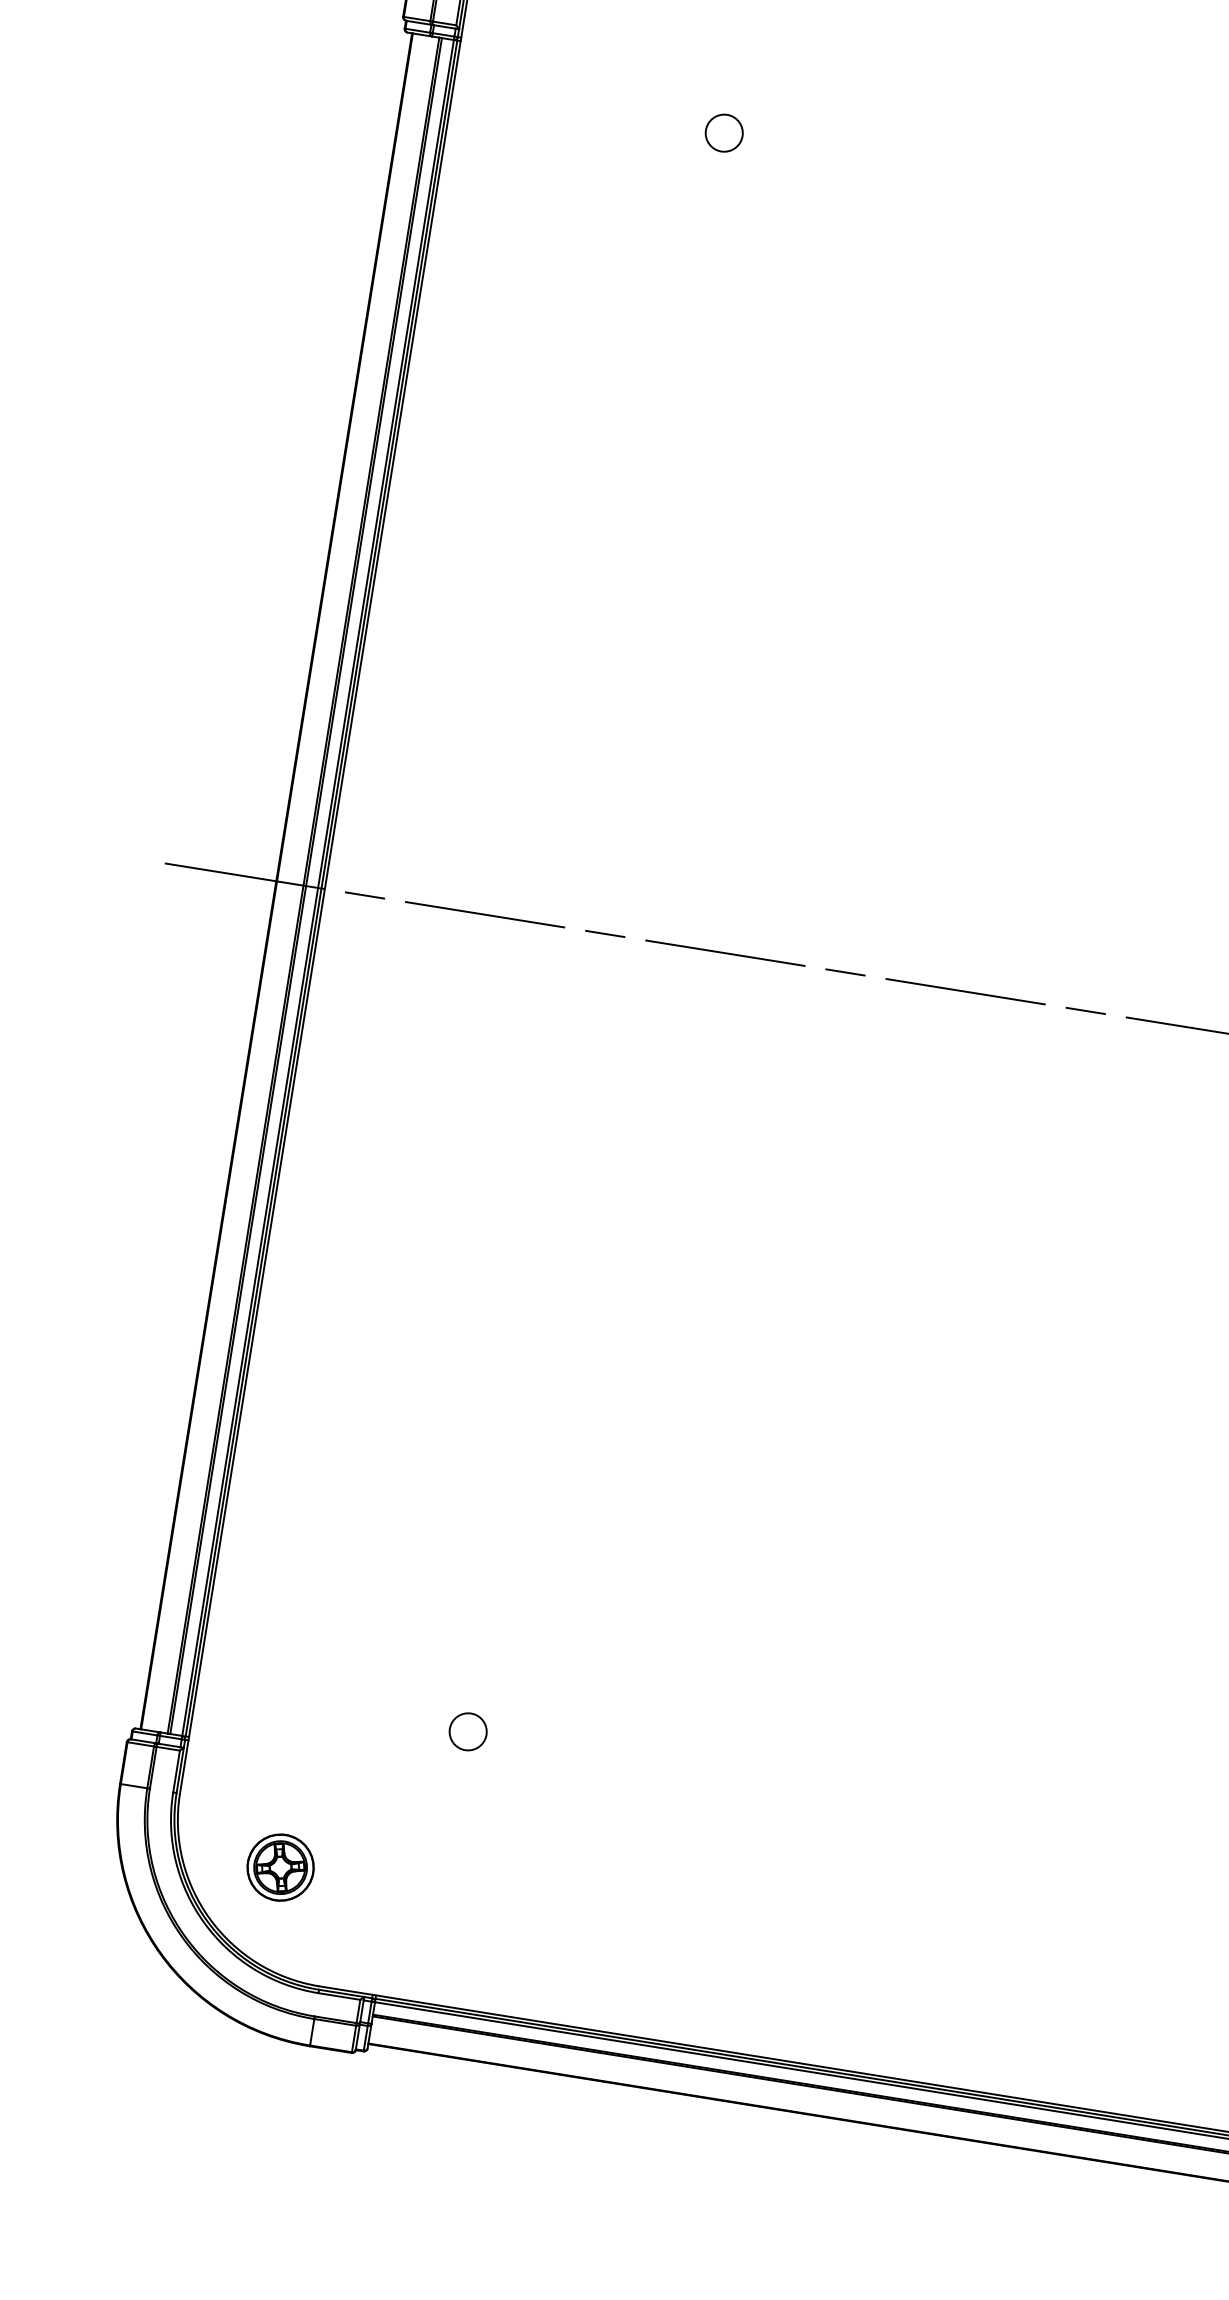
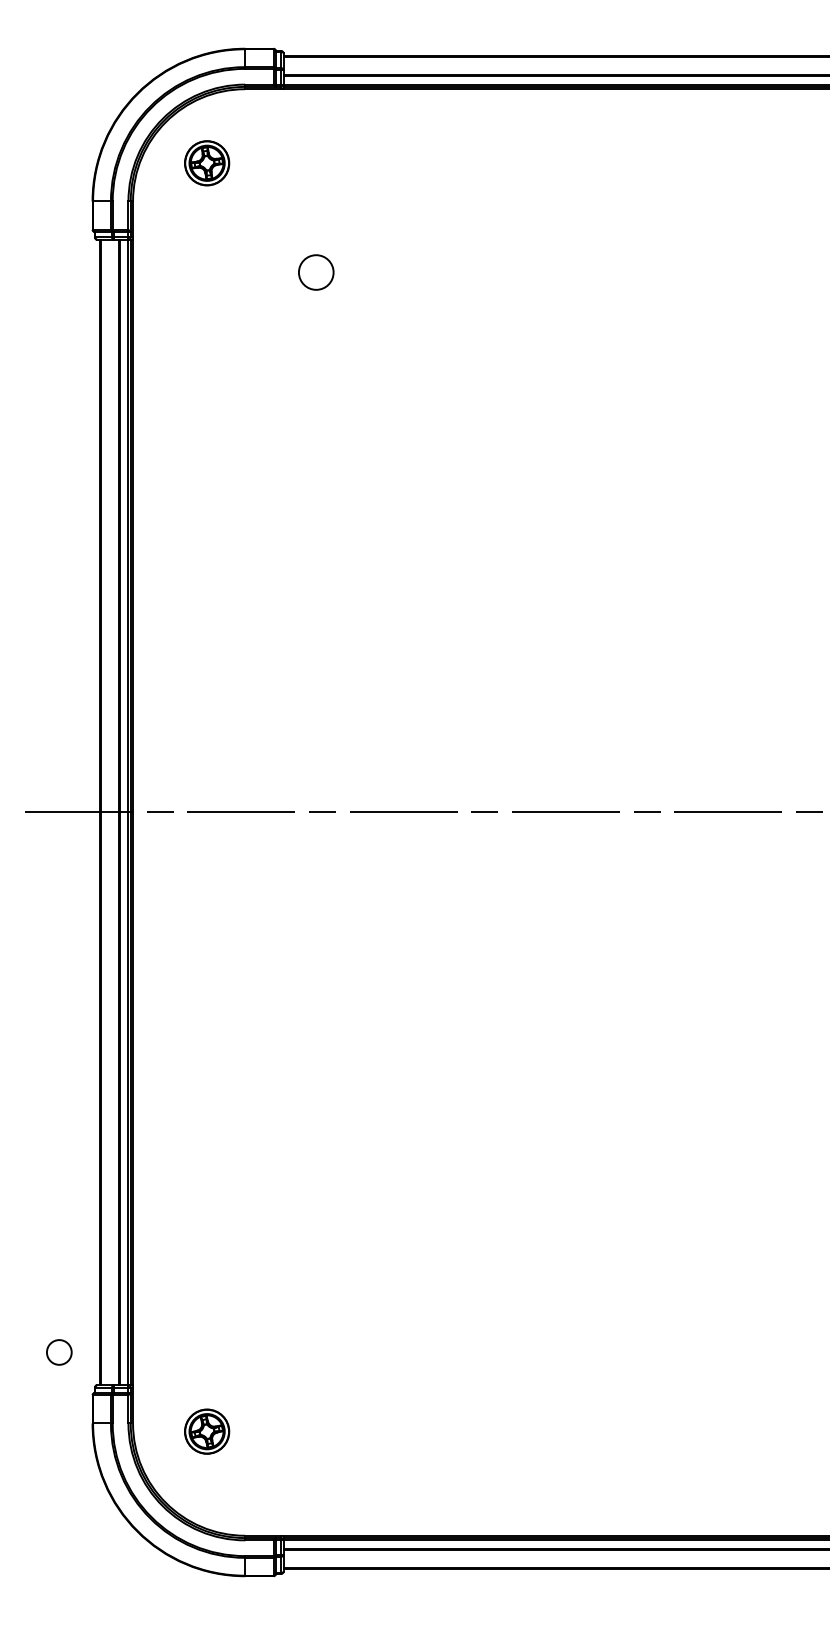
circle: (724, 133) -> (316, 272), size x1.4
circle: (468, 1731) -> (59, 1352), moved
part: (281, 1867) -> (207, 1431), moved

